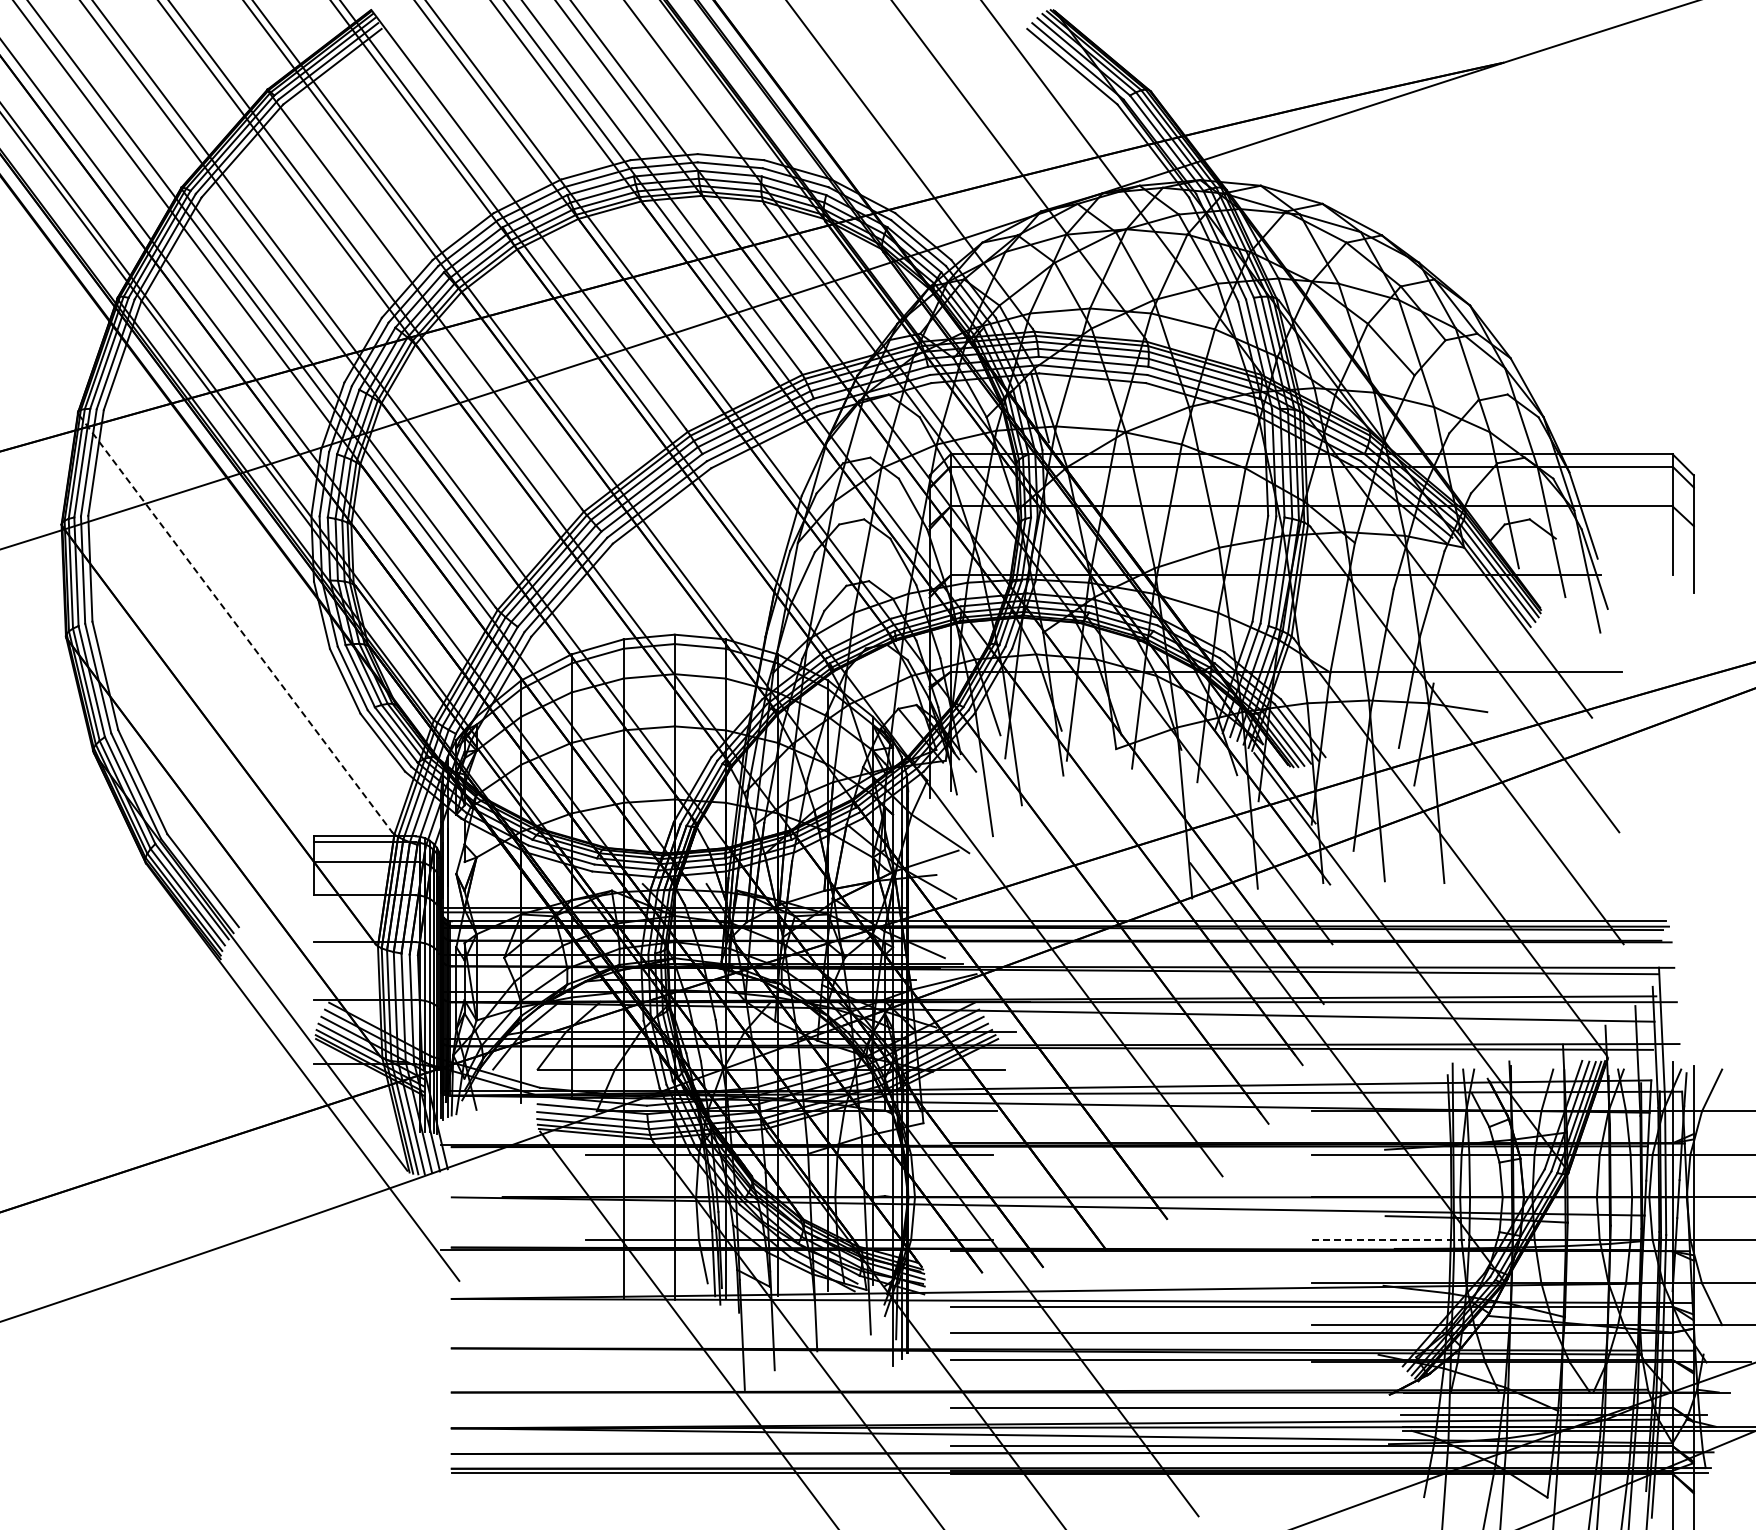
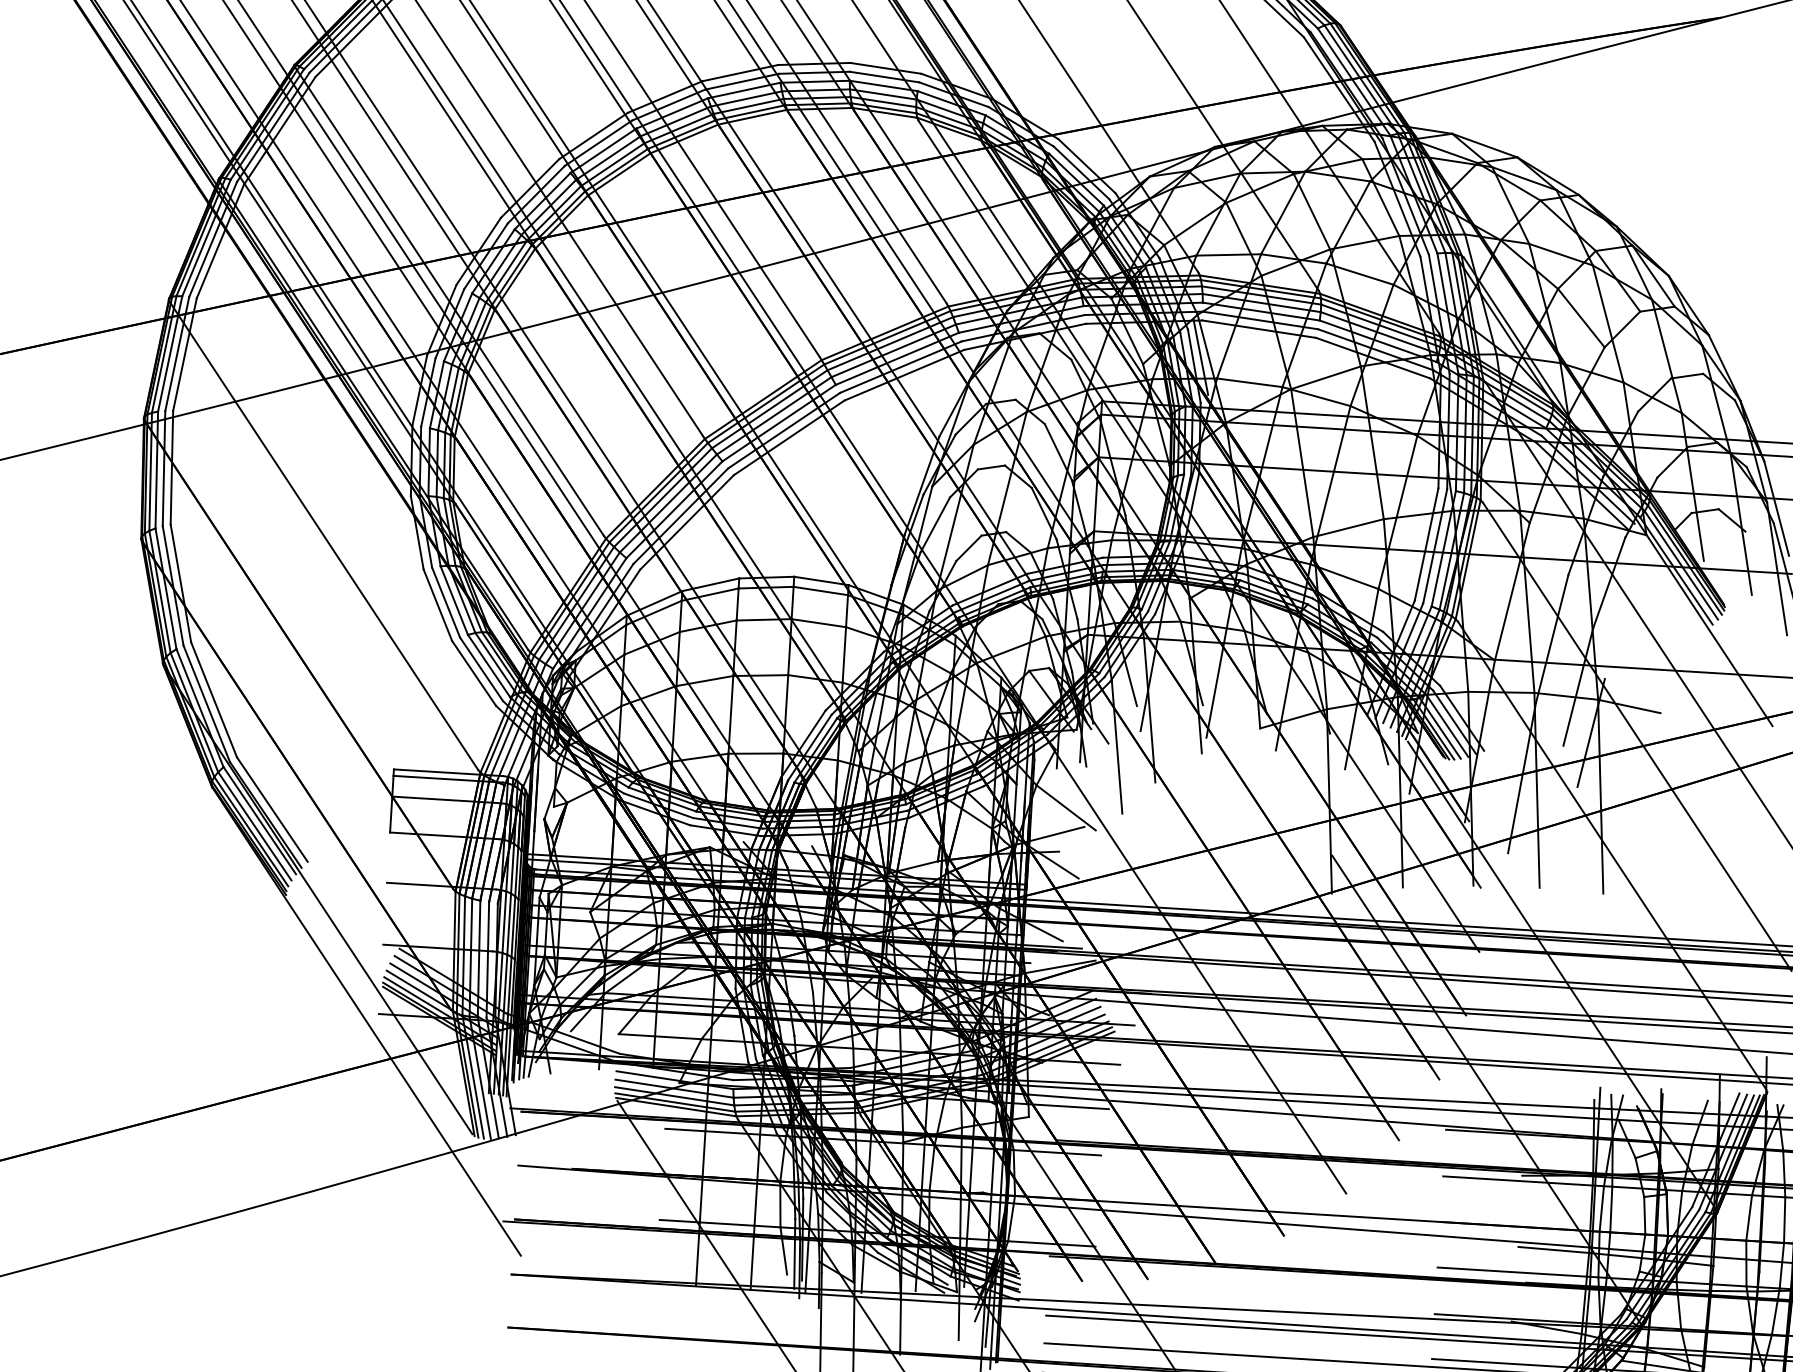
line: (235, 623) -> (323, 535), dashed -> solid
line: (1390, 1239) -> (1522, 1272), dashed -> solid

